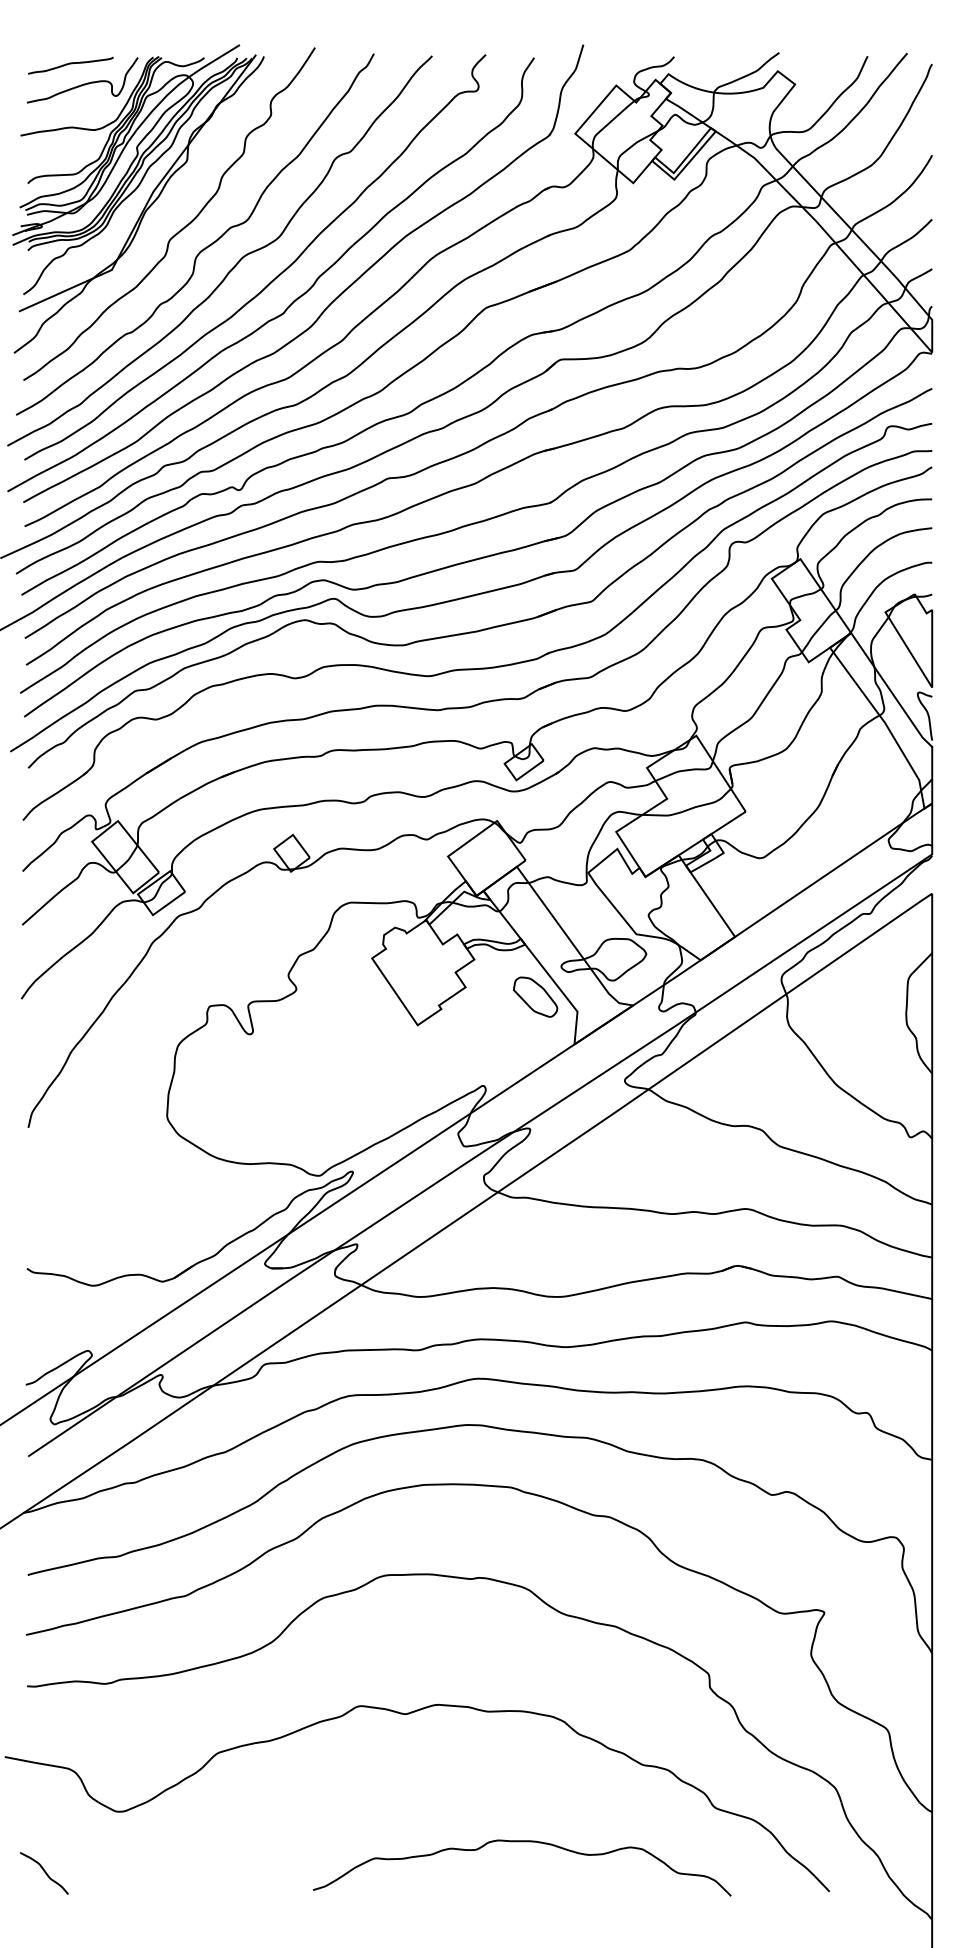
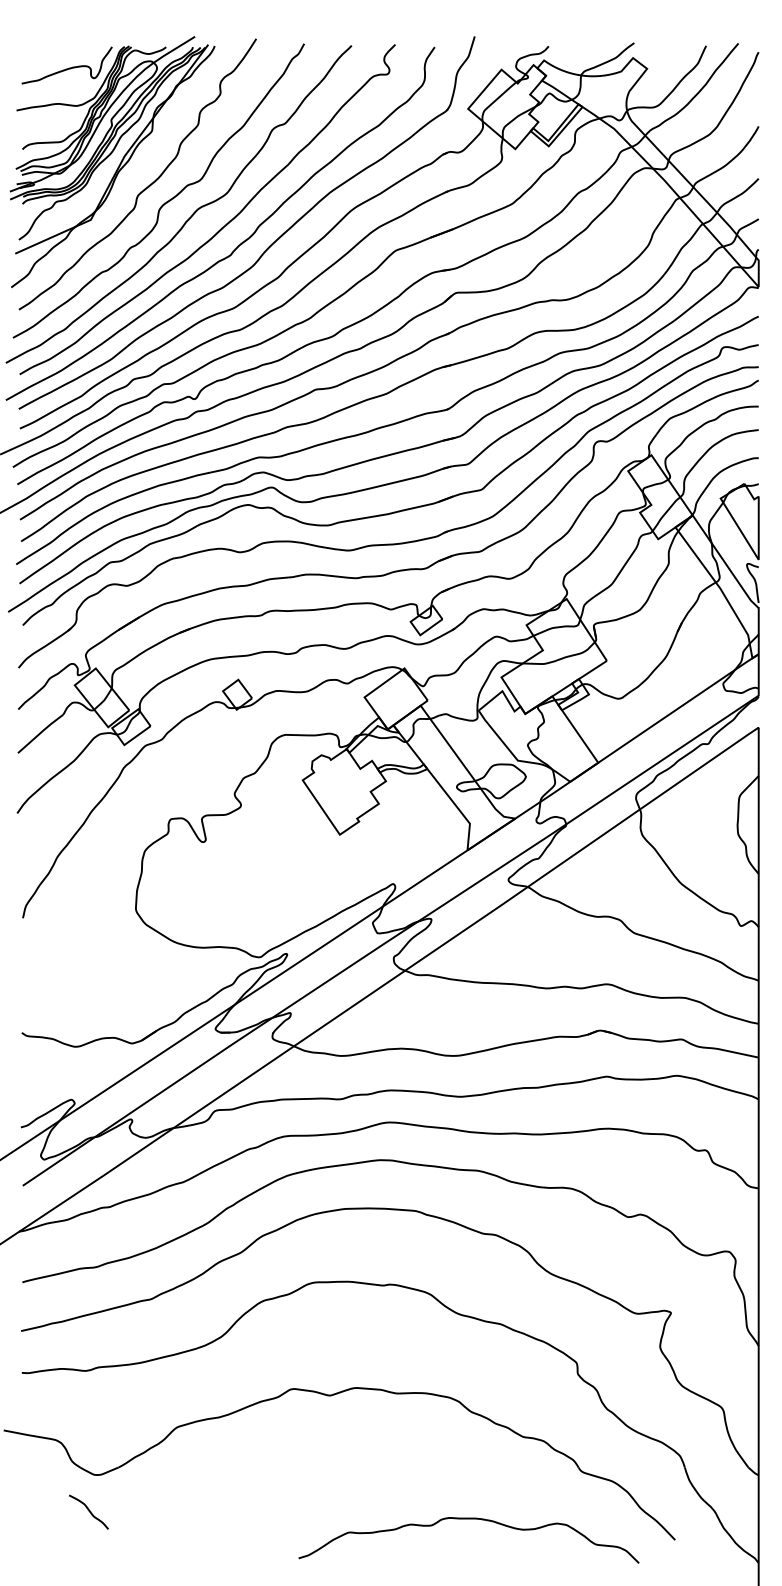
curve: (70, 64) -> (57, 52), removed
part: (535, 996) -> (435, 811), removed
curve: (522, 1842) -> (469, 1519), moved
curve: (44, 1872) -> (88, 1511), moved

